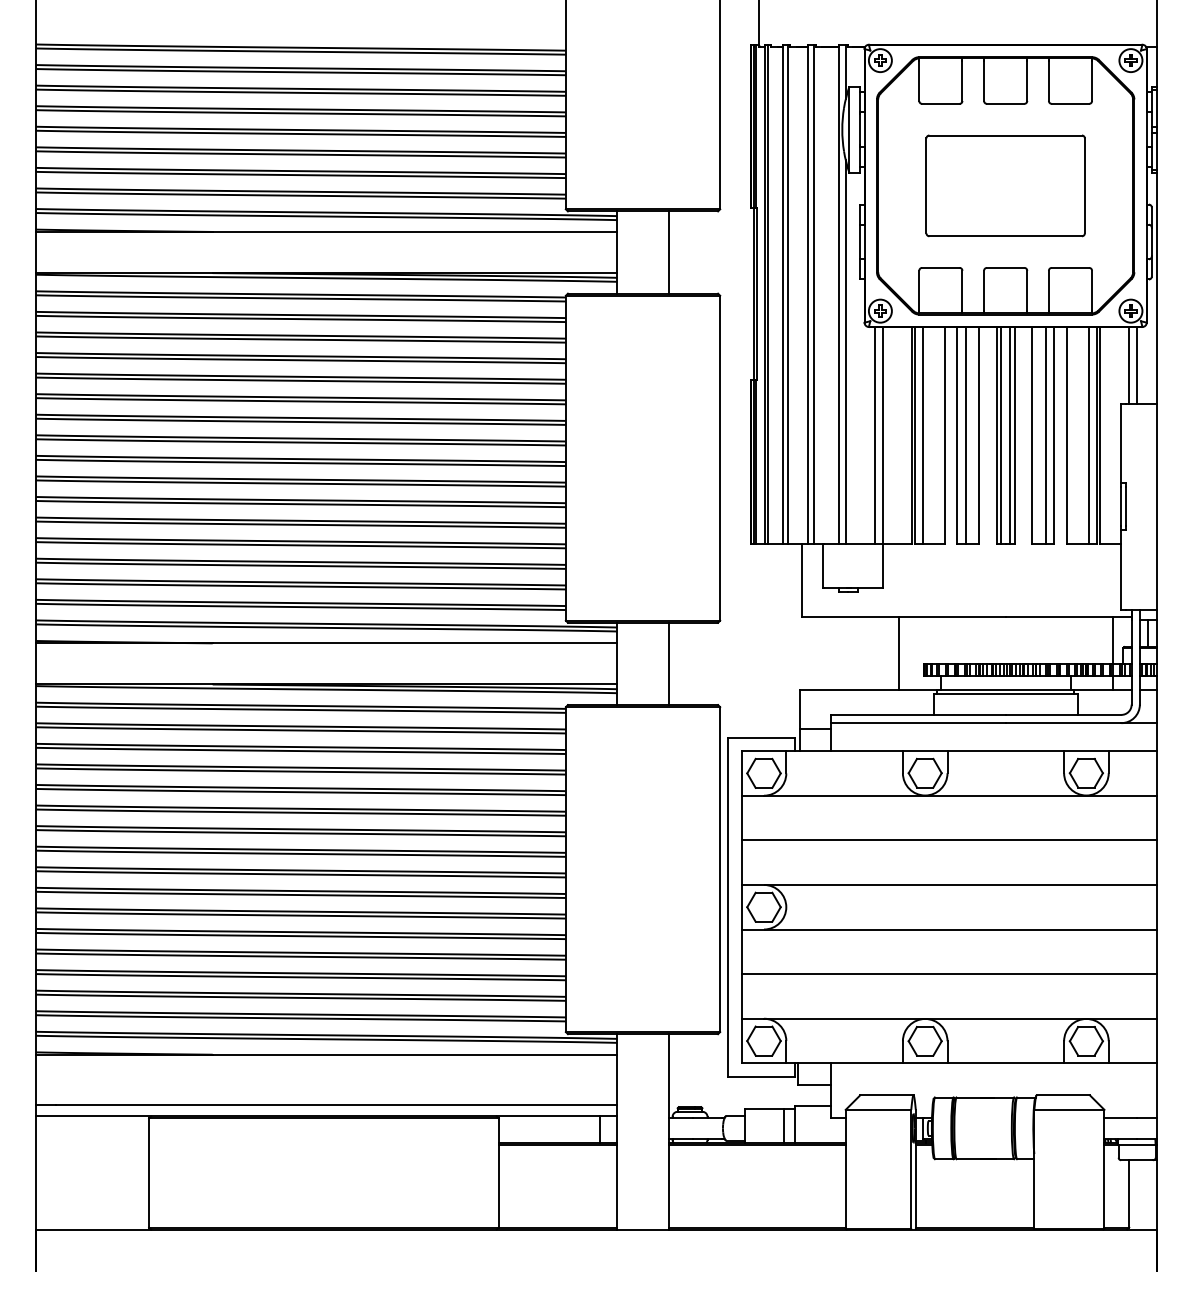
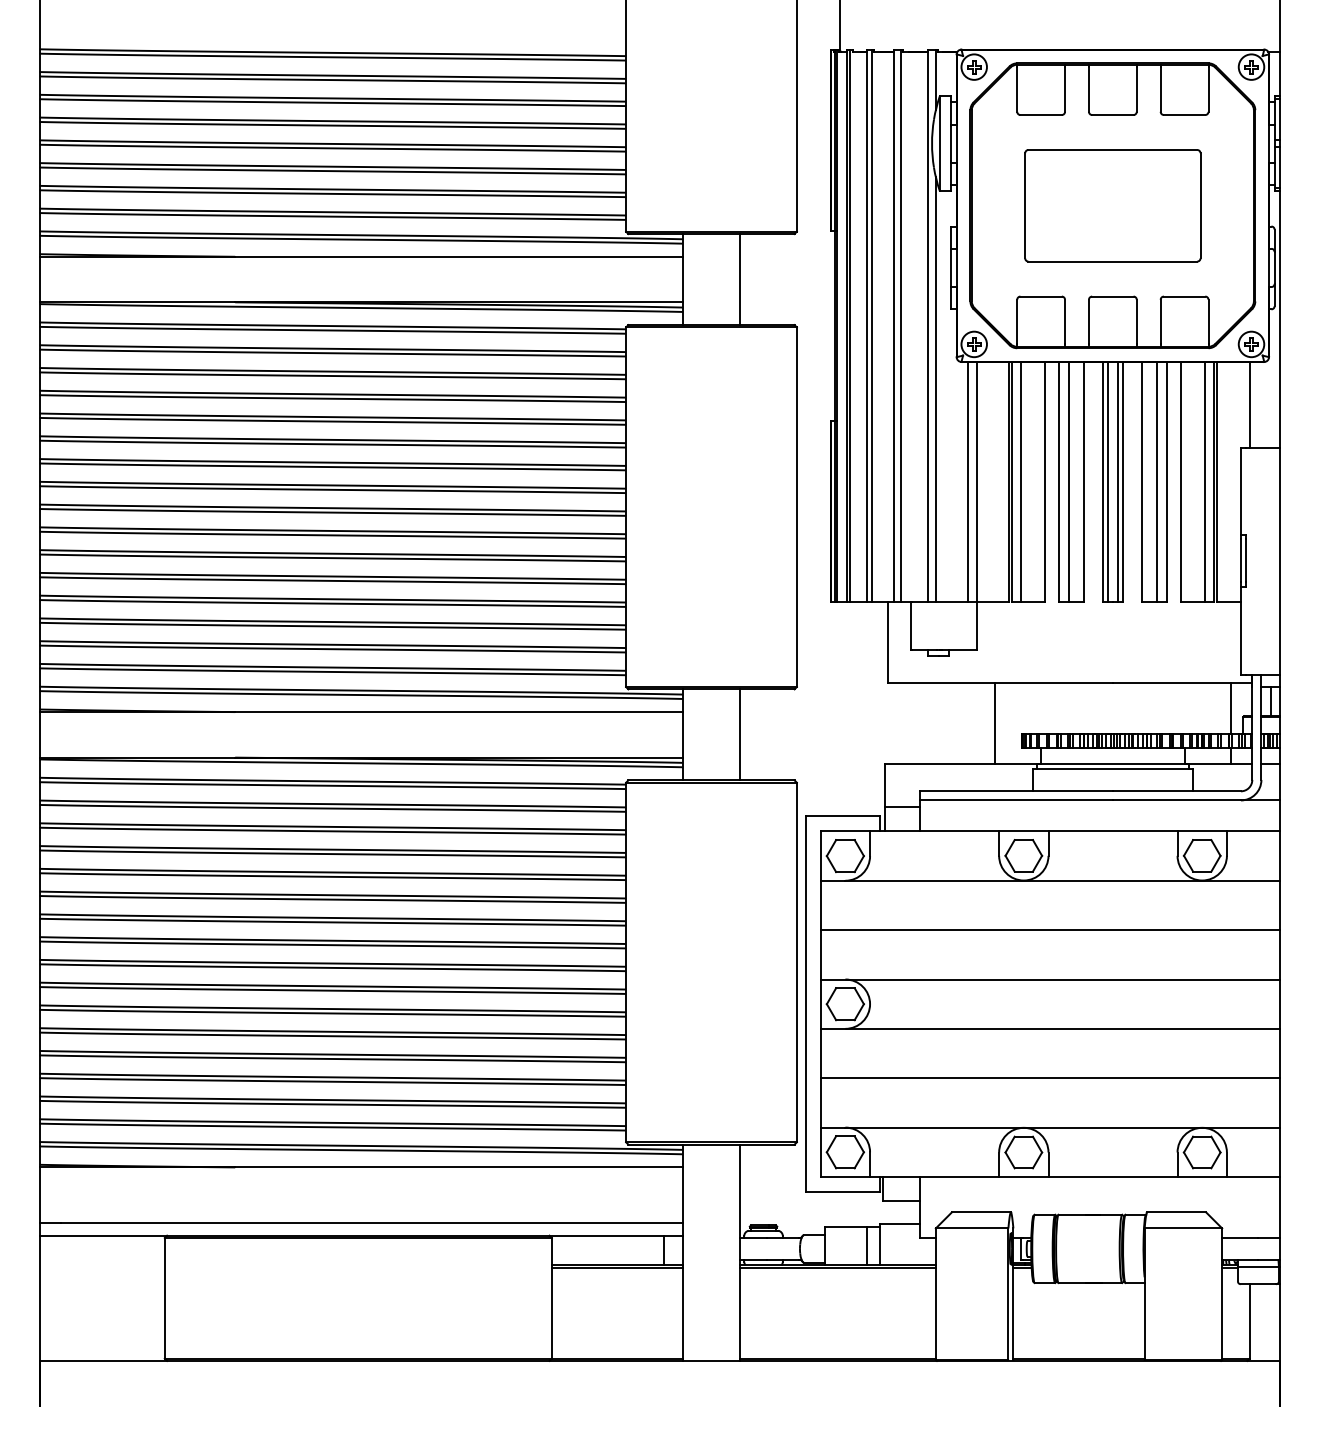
line: (1136, 365) -> (1257, 404), removed

